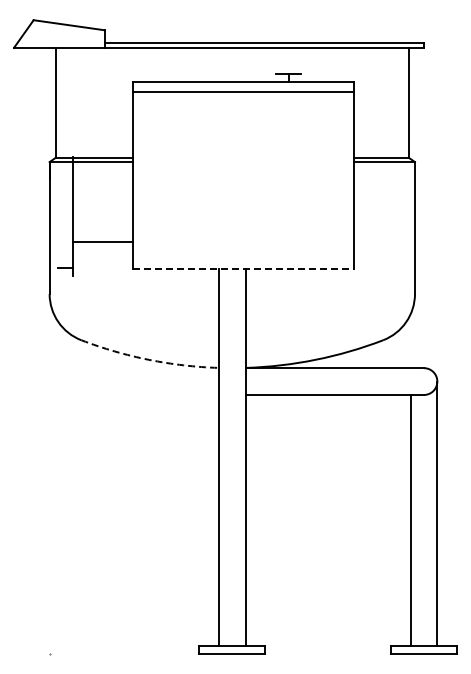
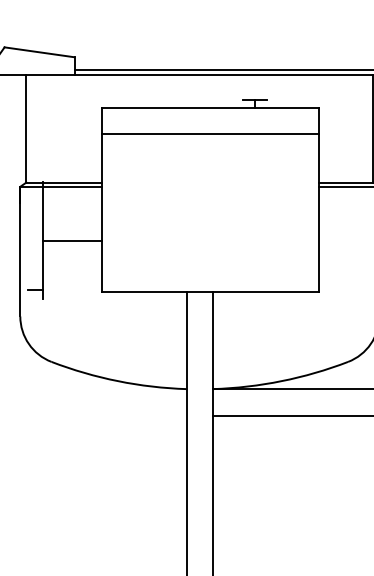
line: (243, 92) -> (210, 134), moved
line: (103, 241) -> (73, 240), moved
line: (244, 269) -> (211, 292), dashed -> solid
arc: (149, 359) -> (118, 380), dashed -> solid

